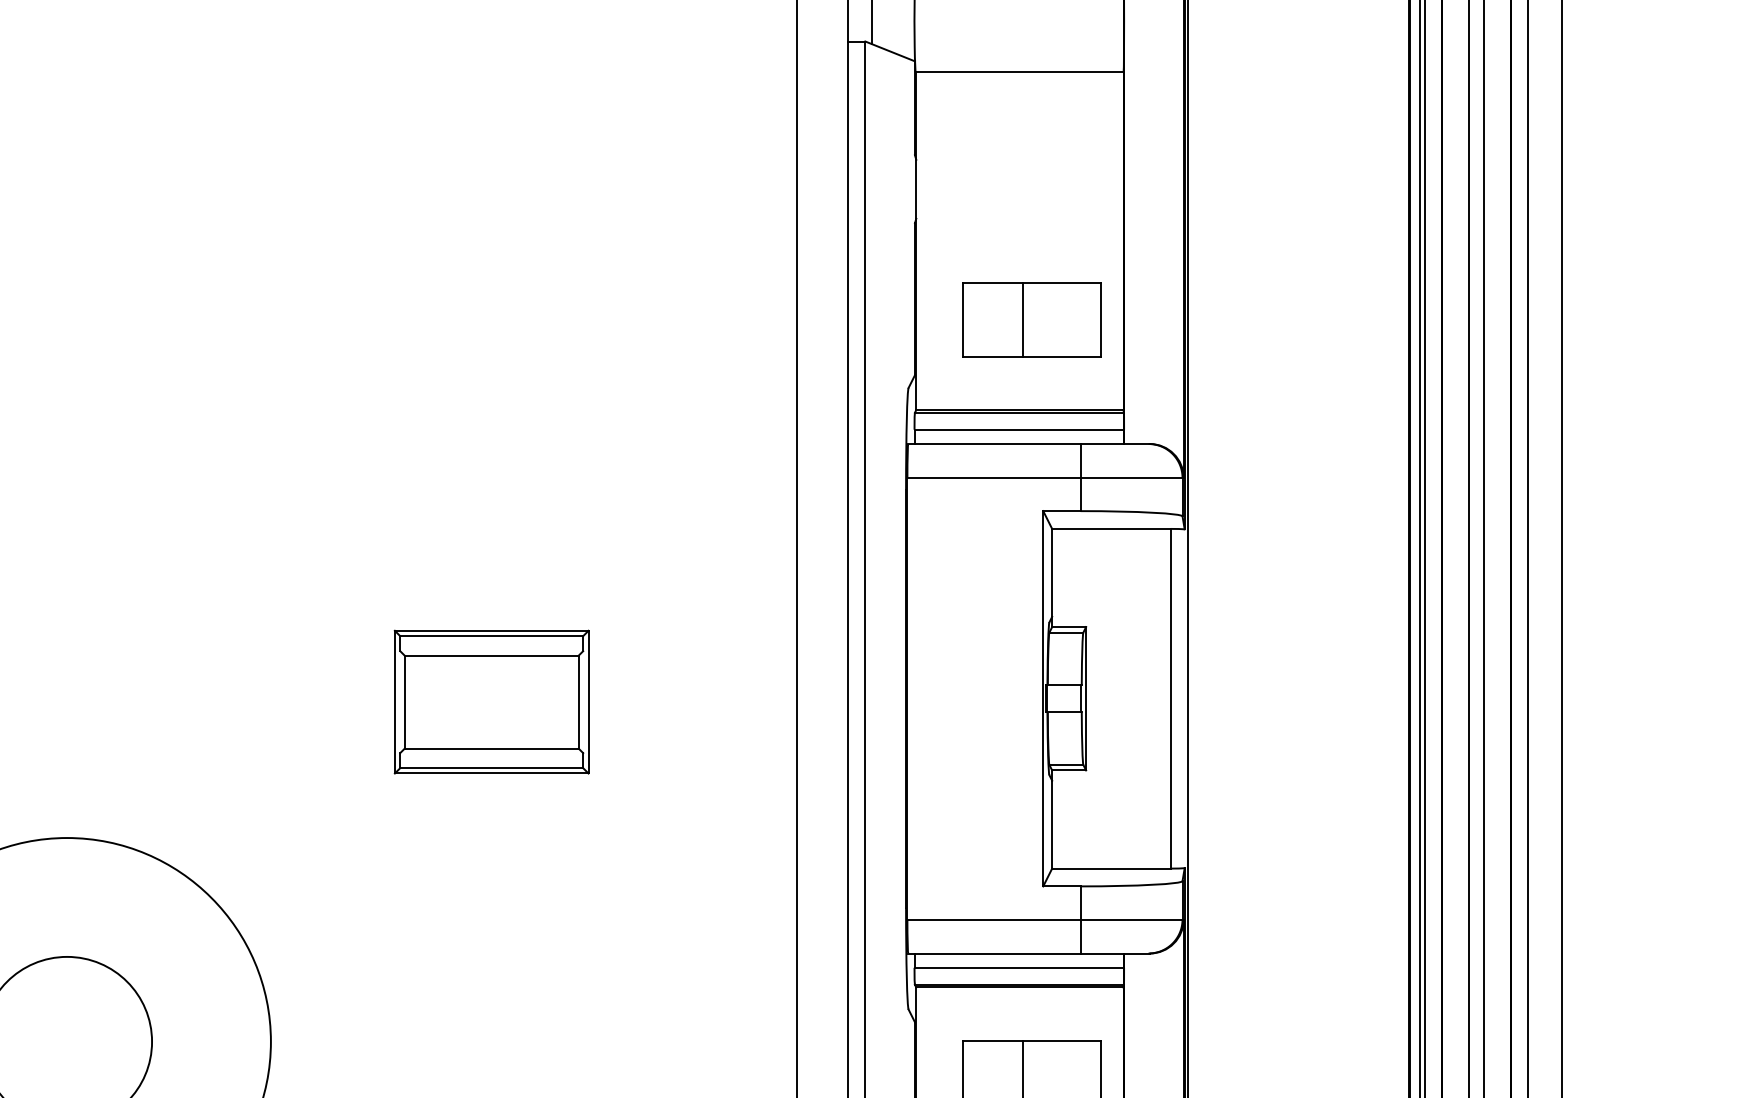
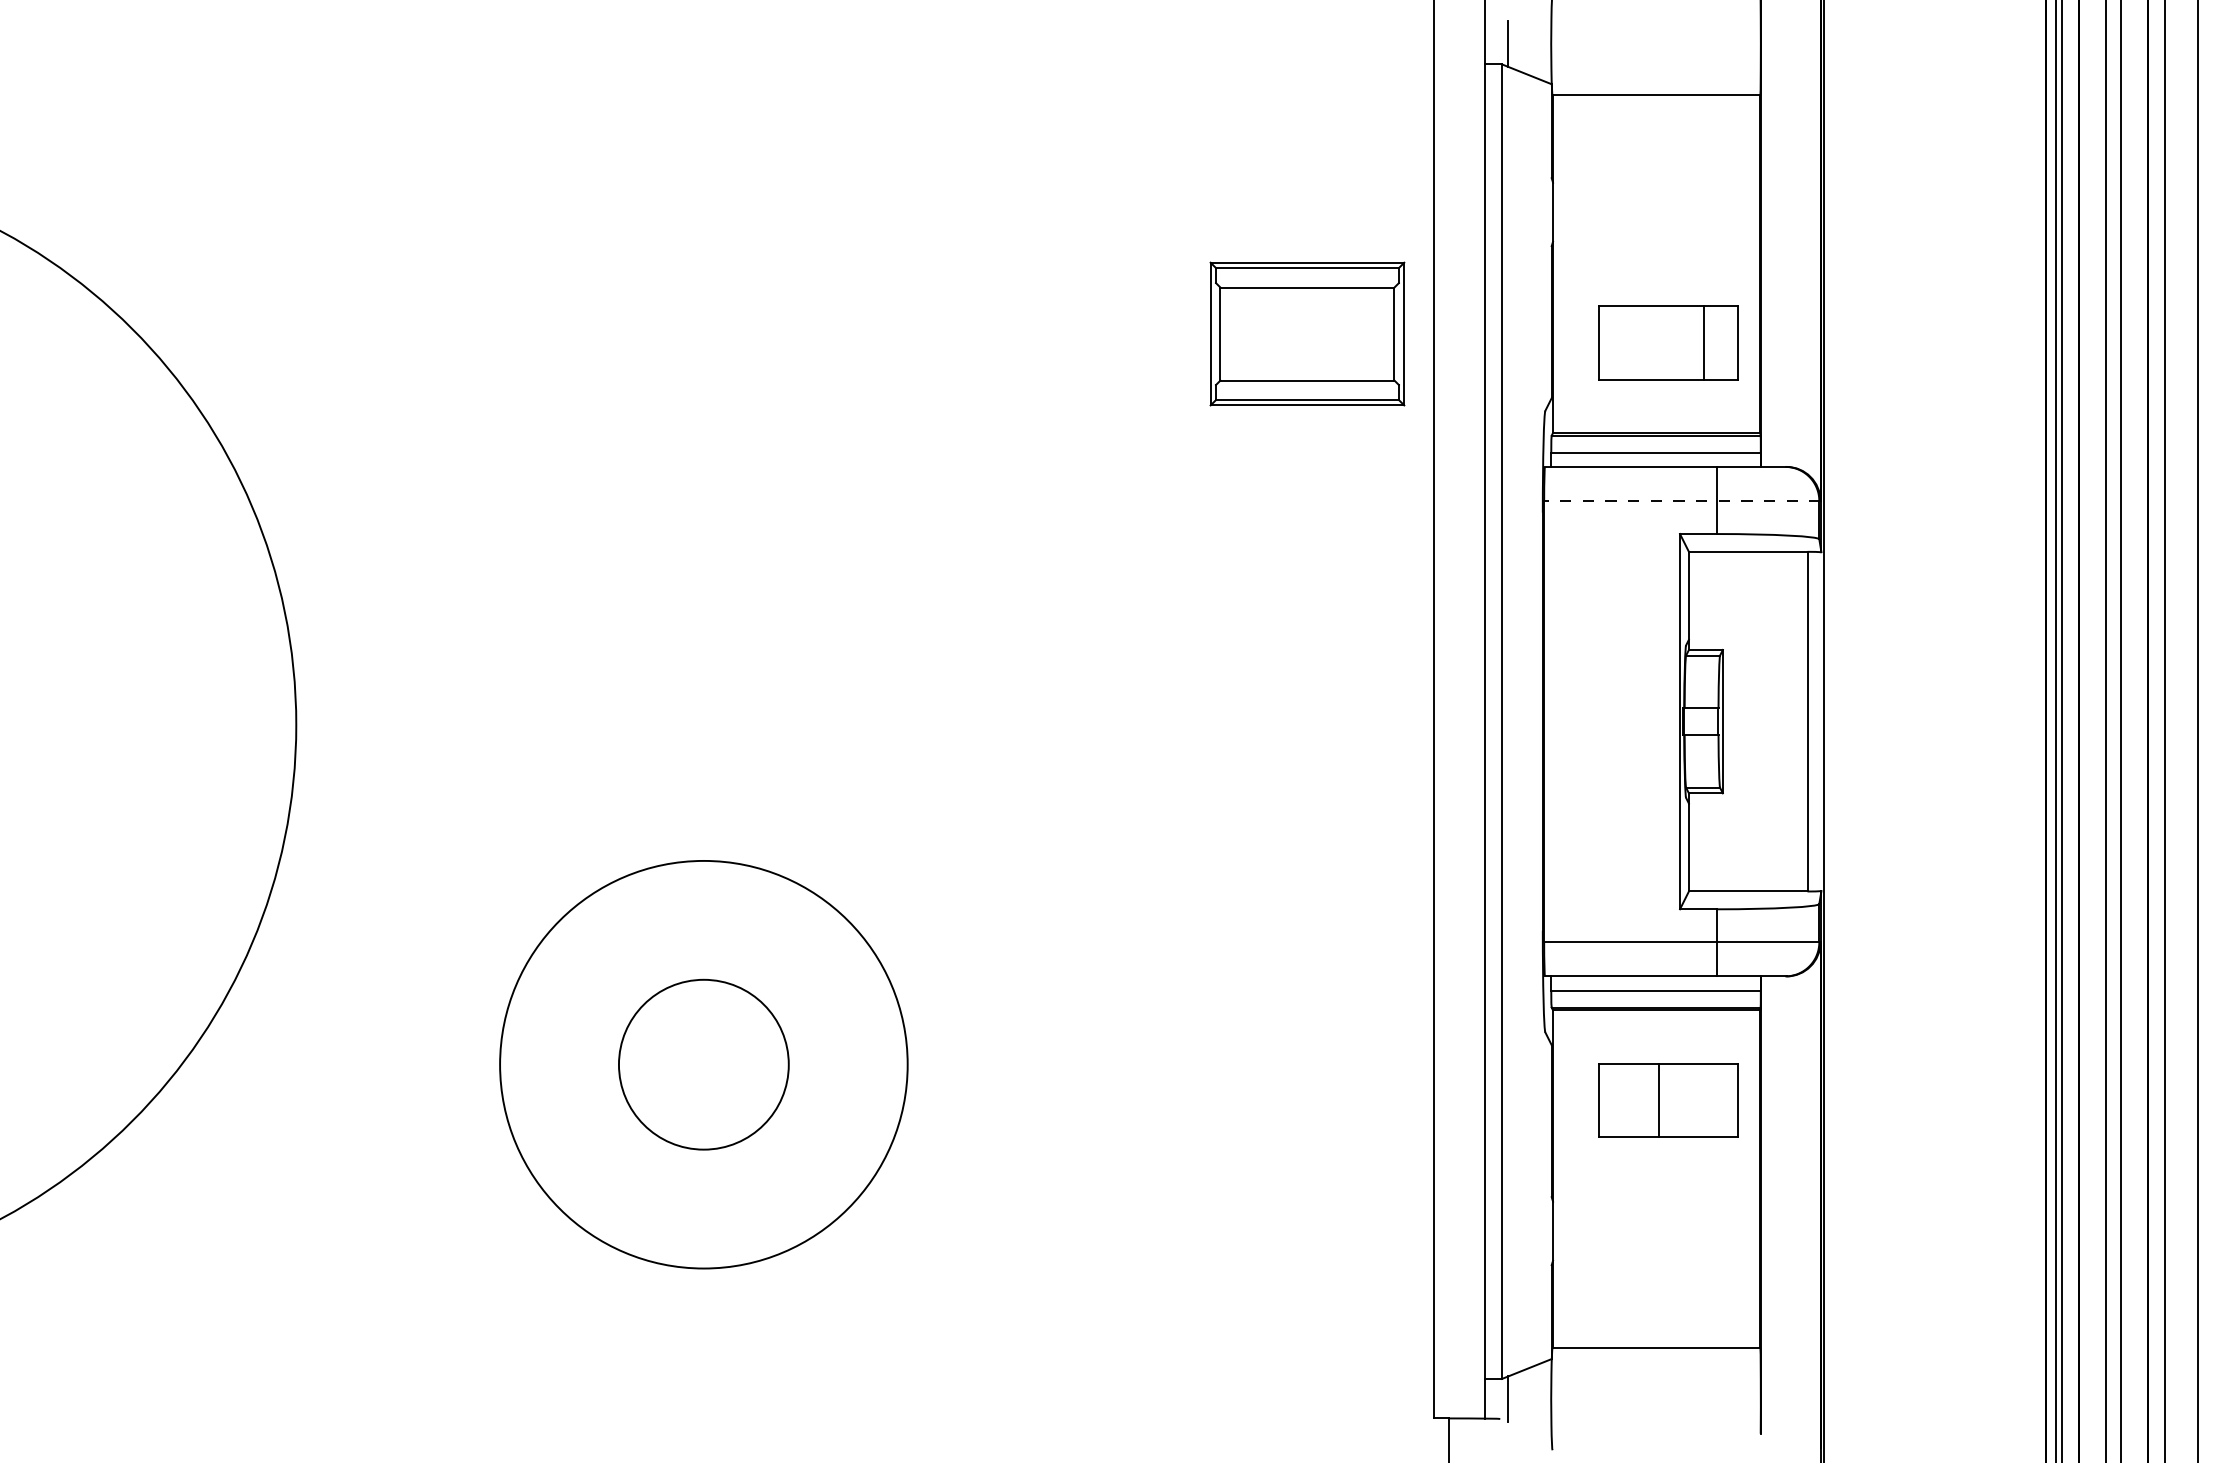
line: (1022, 319) -> (1704, 342), moved
line: (1044, 477) -> (1681, 500), solid -> dashed
part: (491, 701) -> (1307, 333), moved

